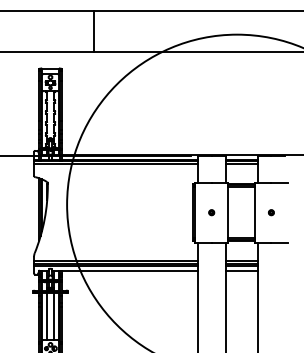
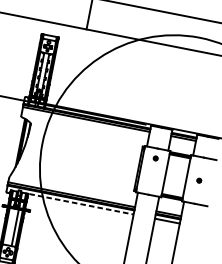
part: (211, 212) -> (155, 158), moved
line: (125, 270) -> (77, 203), solid -> dashed
line: (47, 315) -> (10, 226), removed

